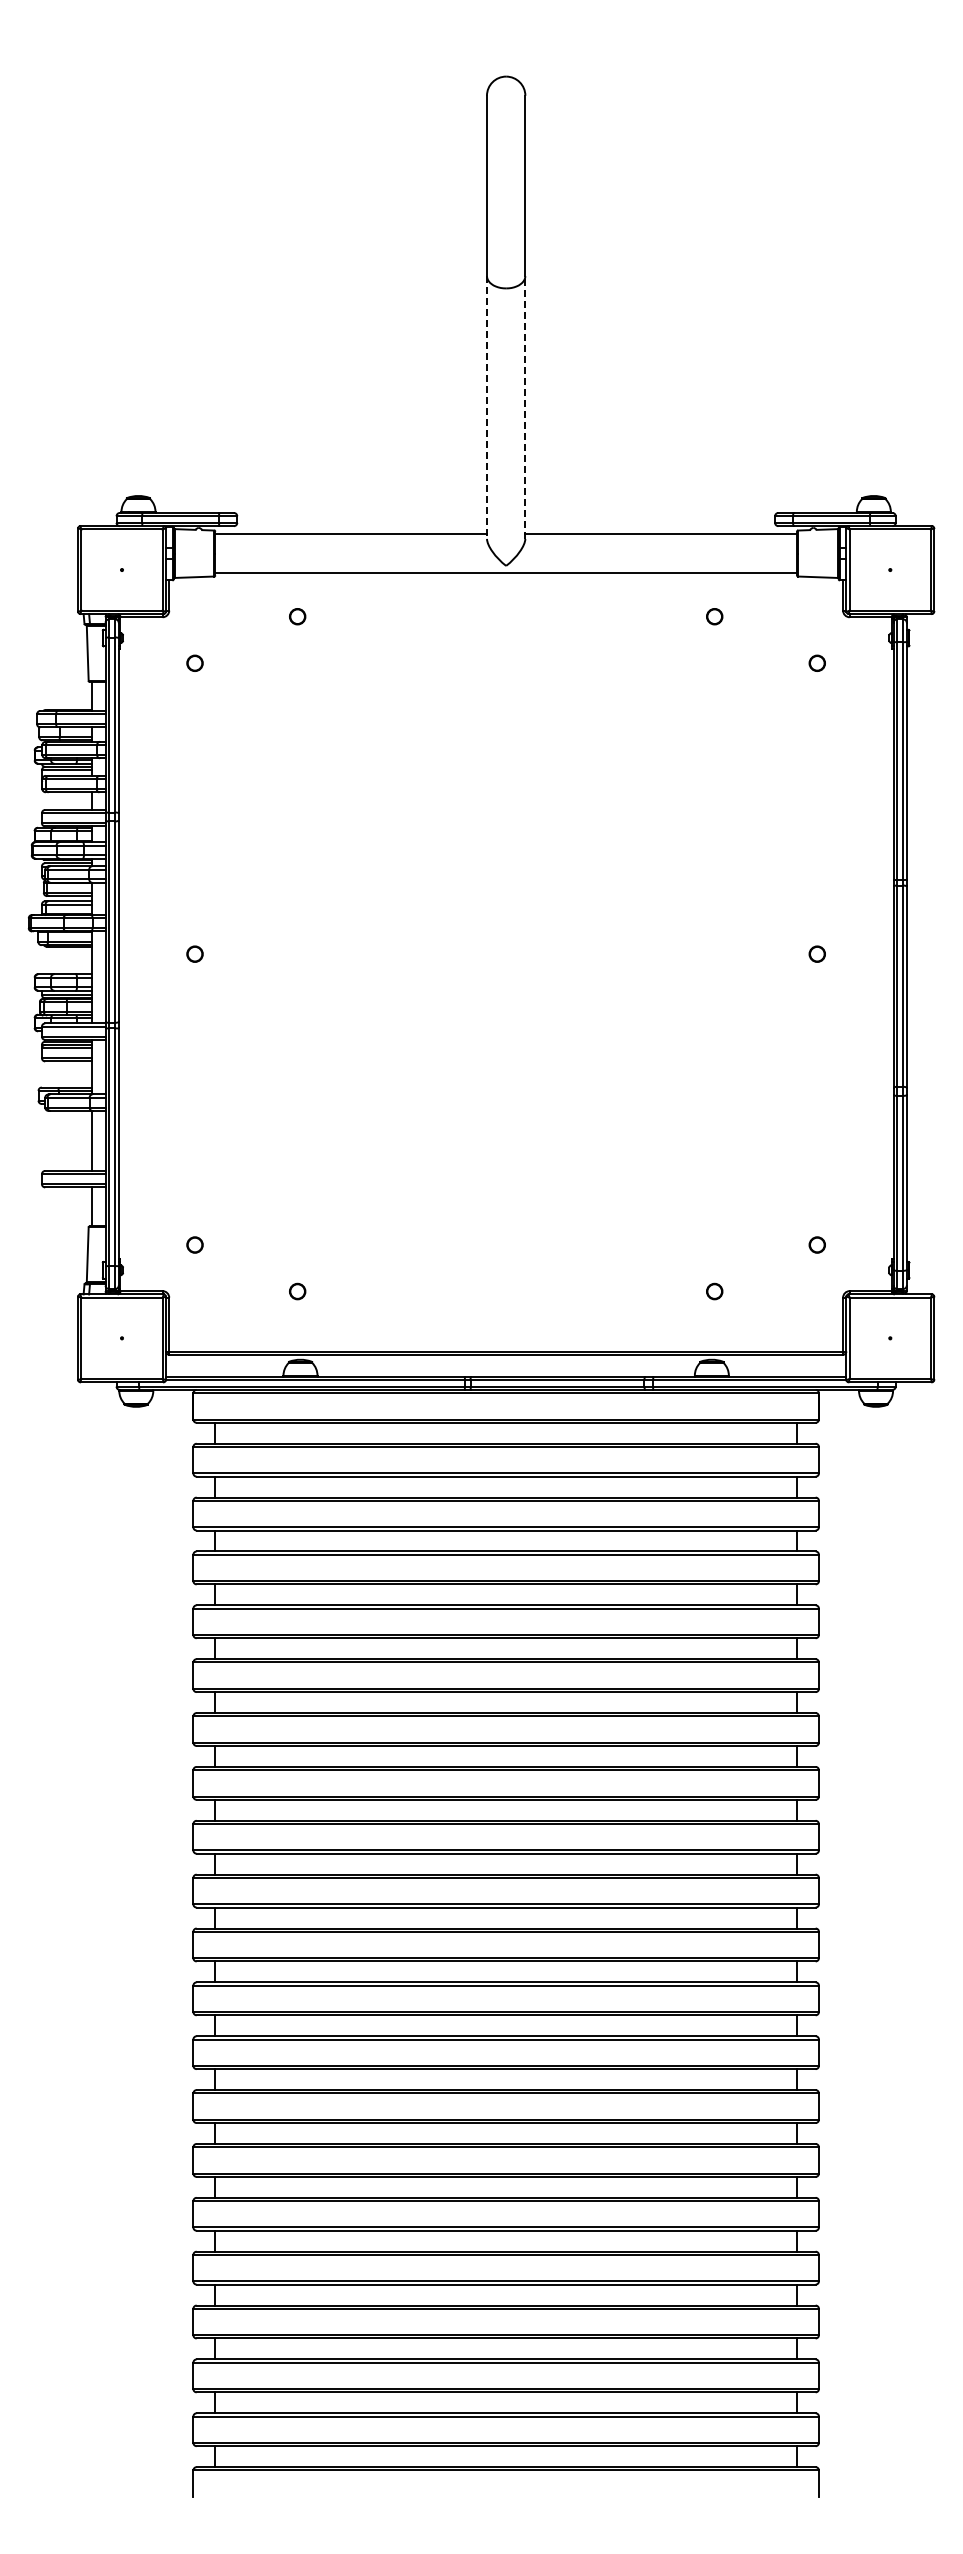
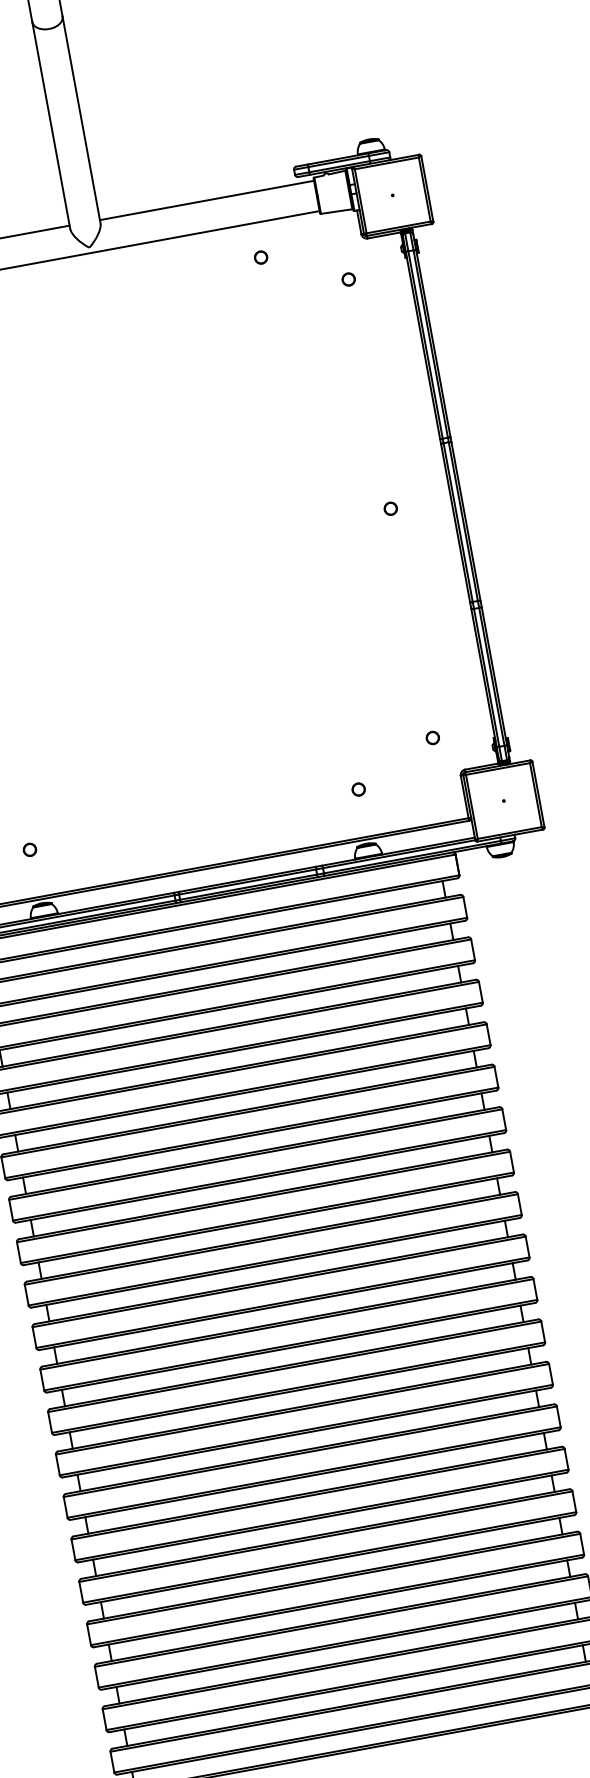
line: (525, 407) -> (81, 120), dashed -> solid
line: (486, 408) -> (51, 126), dashed -> solid

